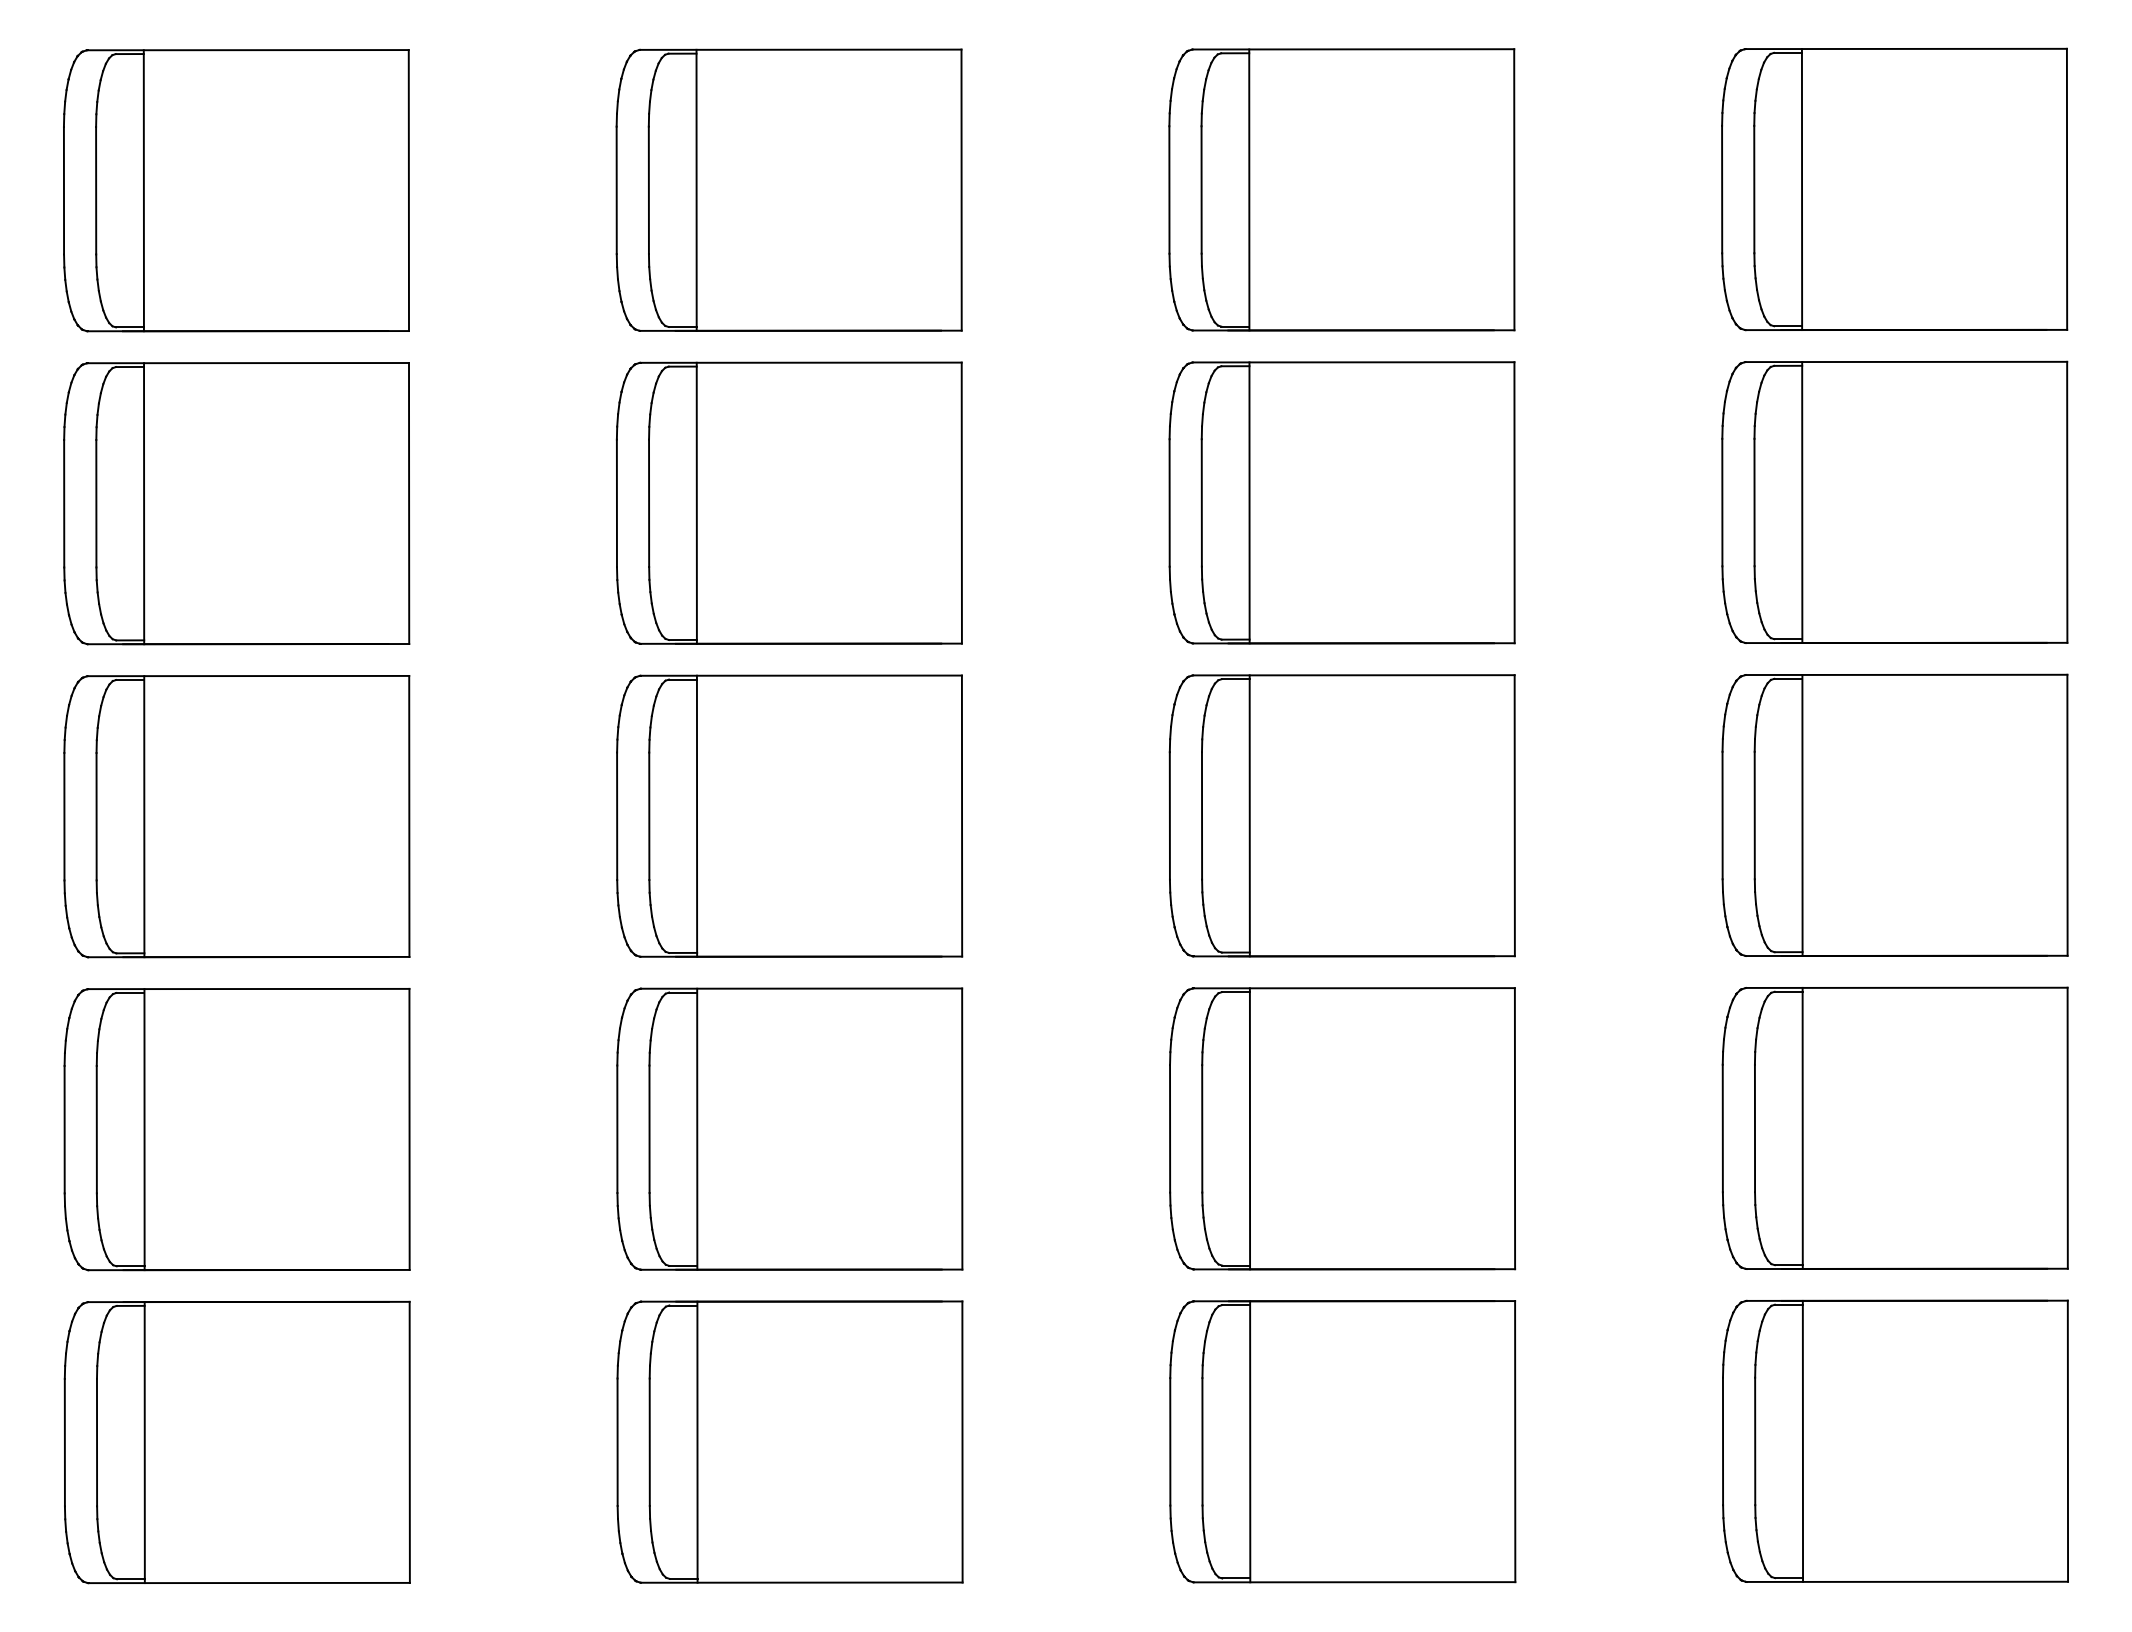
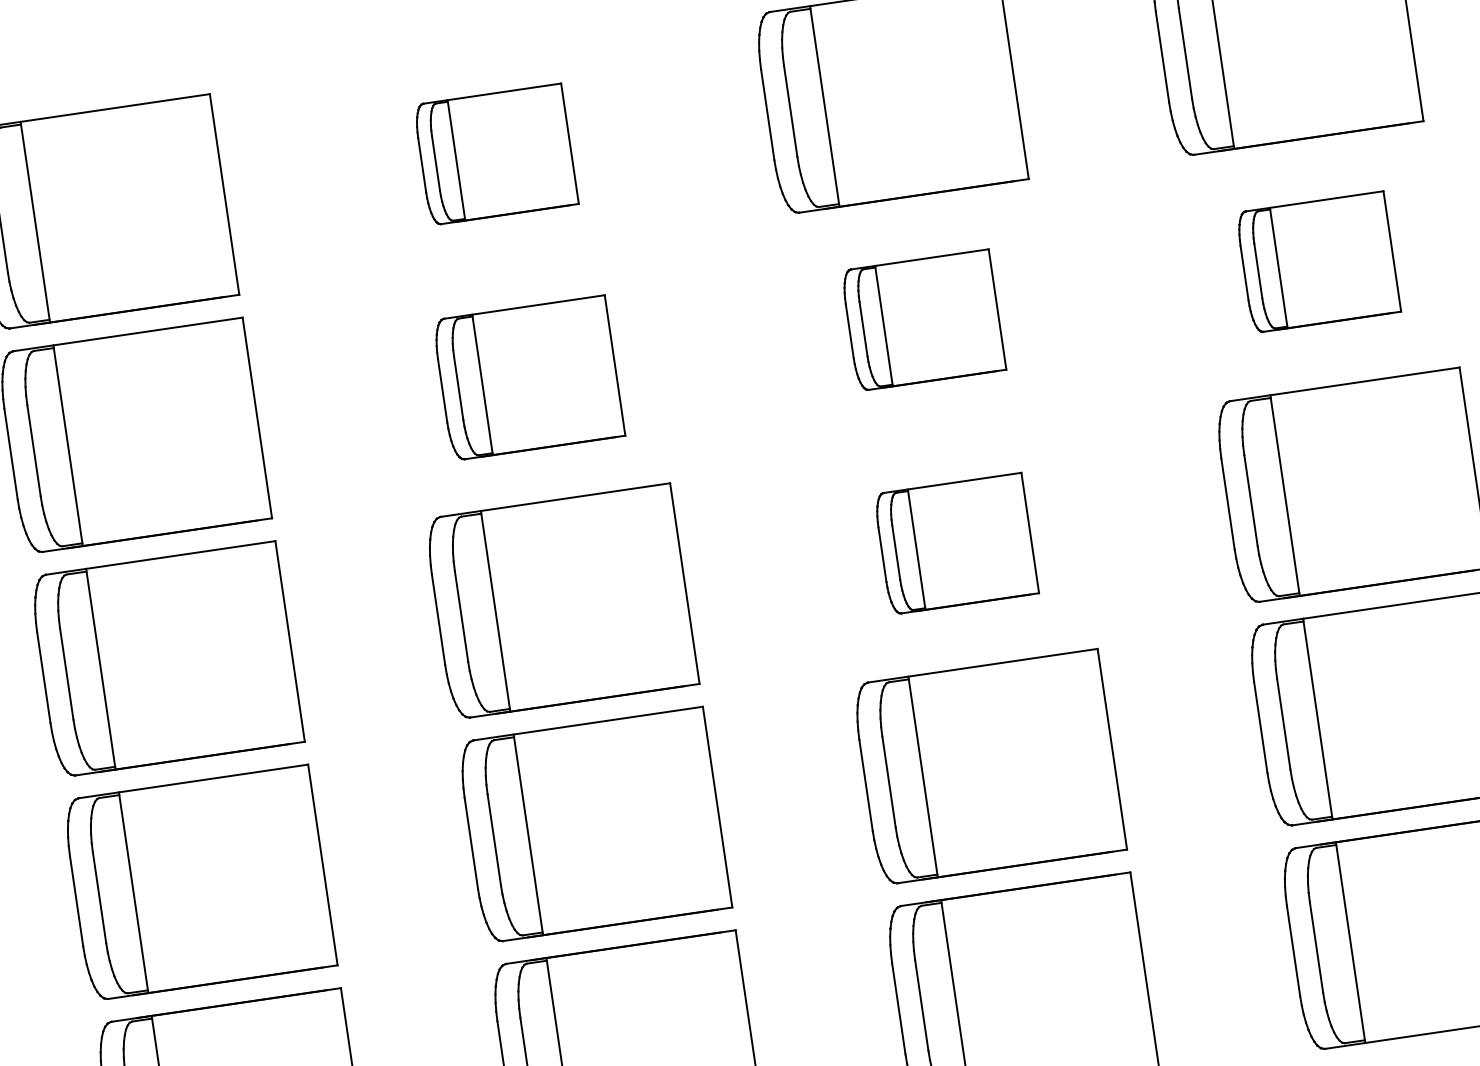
part: (788, 189) -> (495, 154), size x0.6
part: (1894, 501) -> (1318, 261), size x0.6
part: (788, 502) -> (528, 377), size x0.7
part: (1341, 502) -> (923, 320), size x0.6
part: (1341, 815) -> (955, 543), size x0.6

